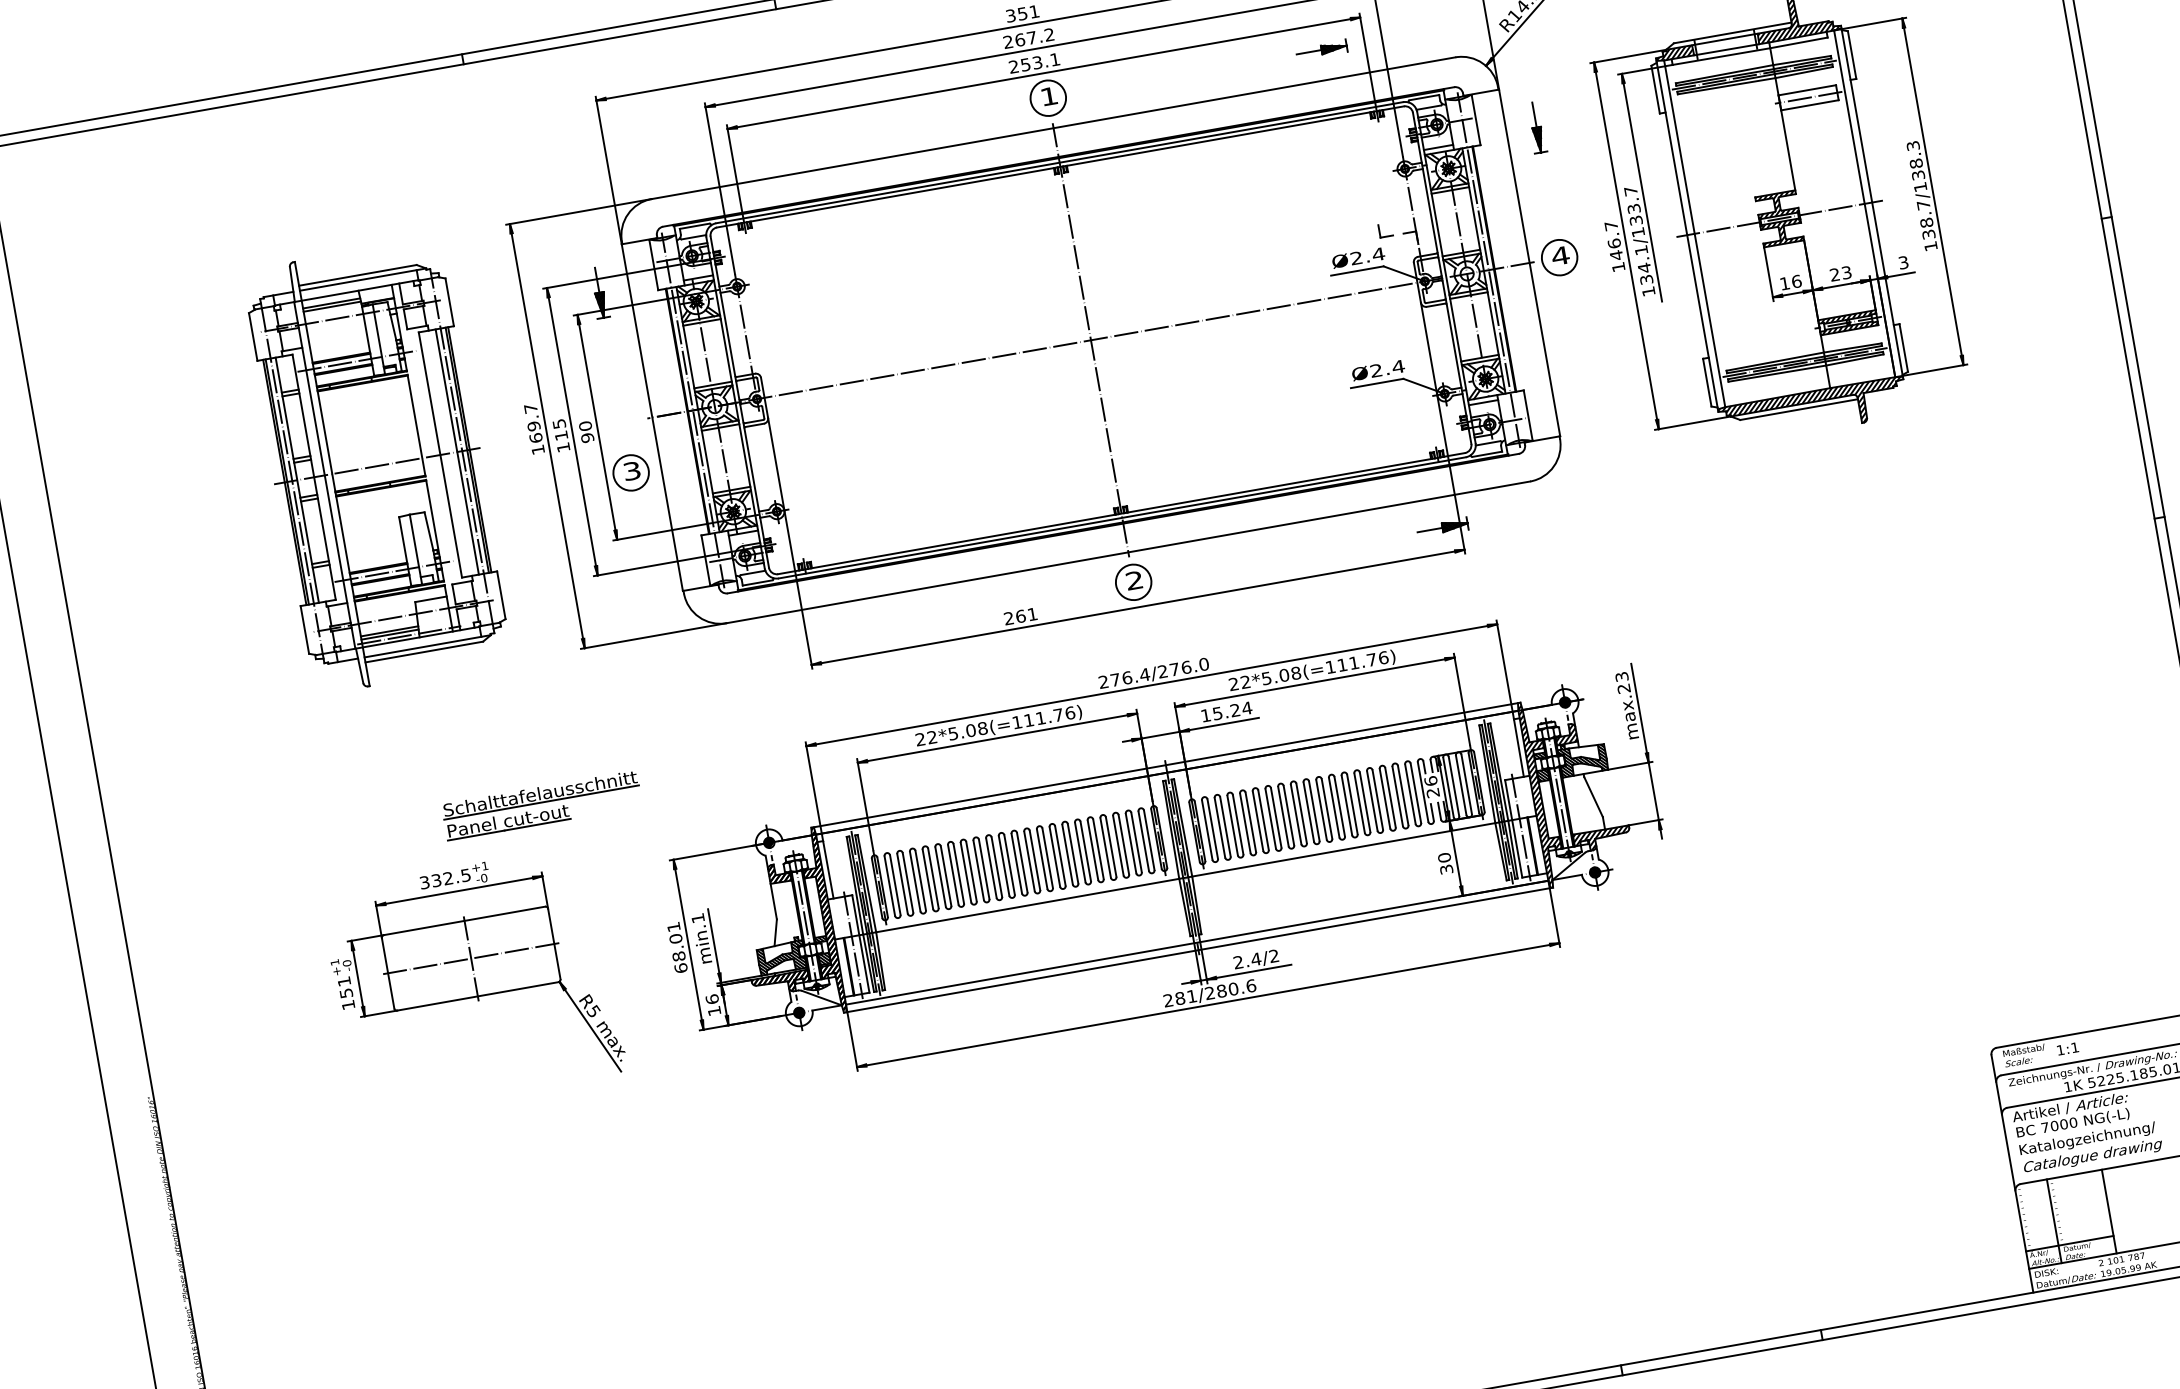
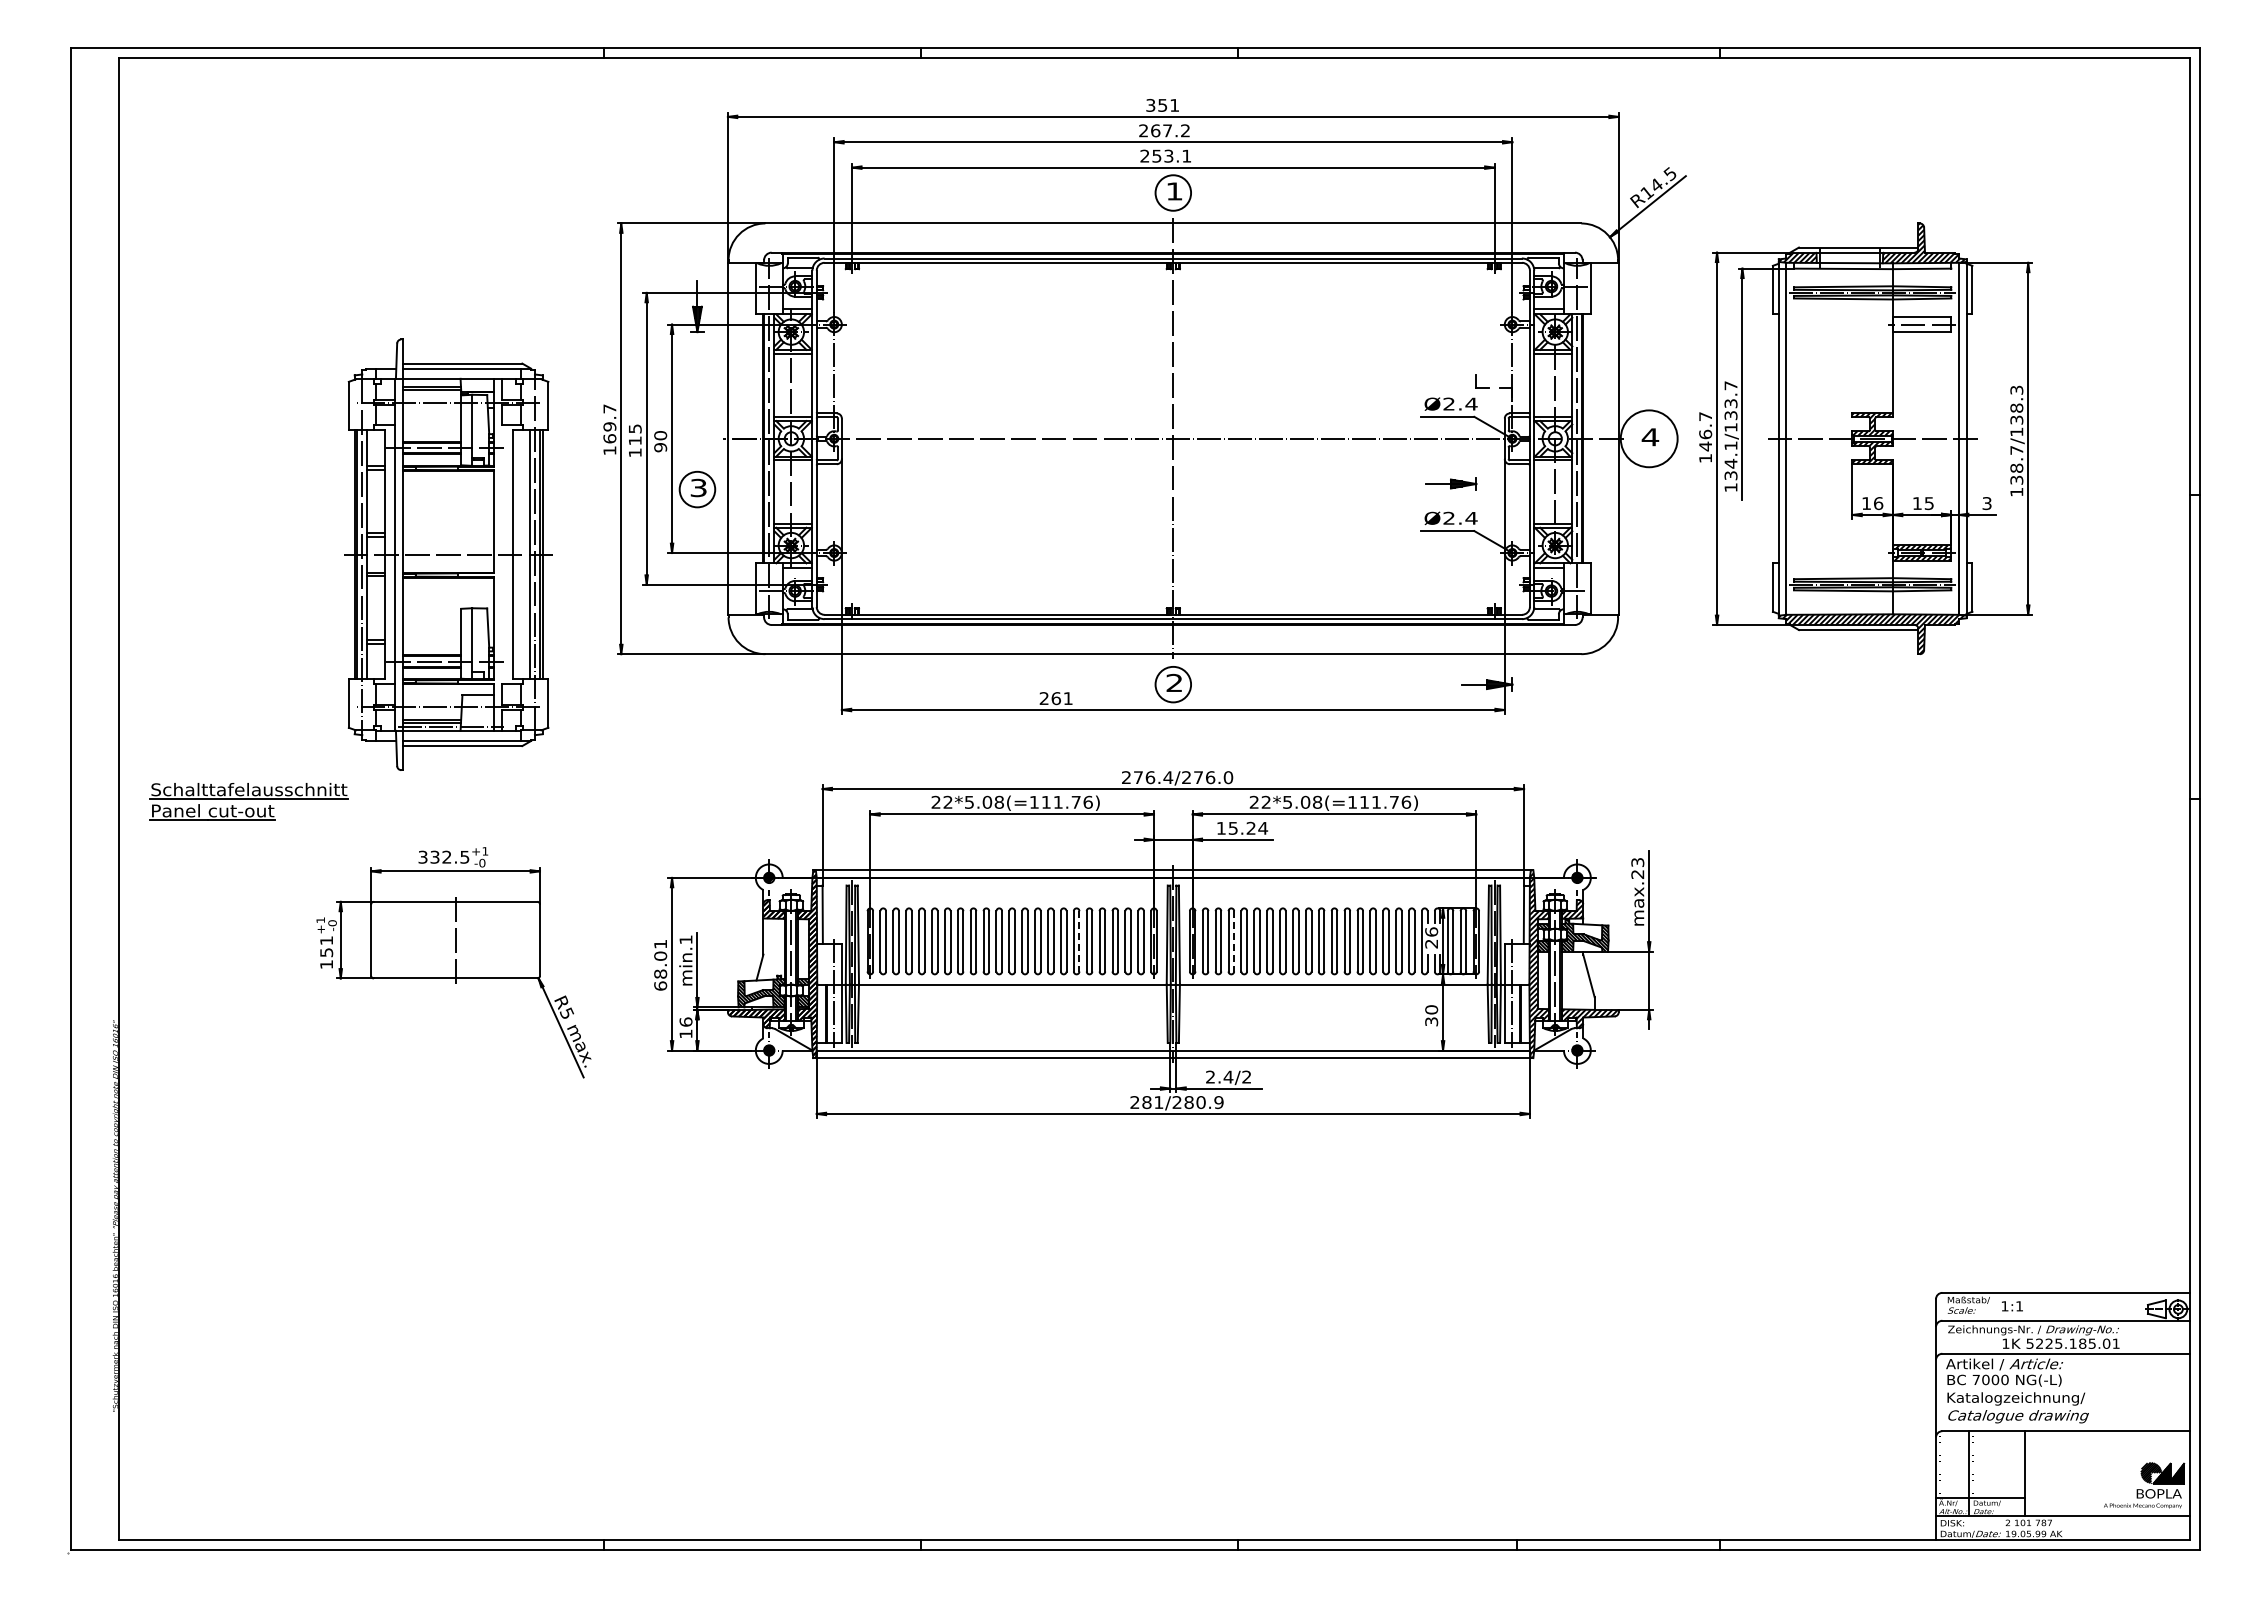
part: (1322, 49) -> (1451, 483), moved
part: (1536, 127) -> (1649, 306), removed
circle: (1558, 257) -> (1648, 438), size x1.6
text: (1840, 273) -> (1922, 503), 23 -> 15
part: (377, 465) -> (448, 554), moved
part: (541, 805) -> (248, 801), moved
line: (1238, 824) -> (1234, 941), solid -> dashed
line: (1085, 851) -> (1079, 941), solid -> dashed
line: (471, 958) -> (455, 940), removed
text: (1250, 986) -> (1218, 1102), 281/280.6 -> 281/280.9

